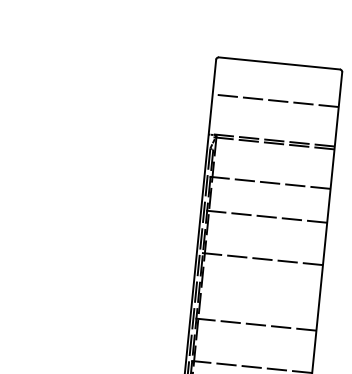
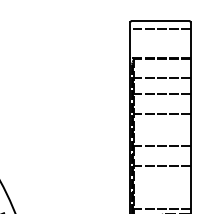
line: (275, 99) -> (160, 28), moved

